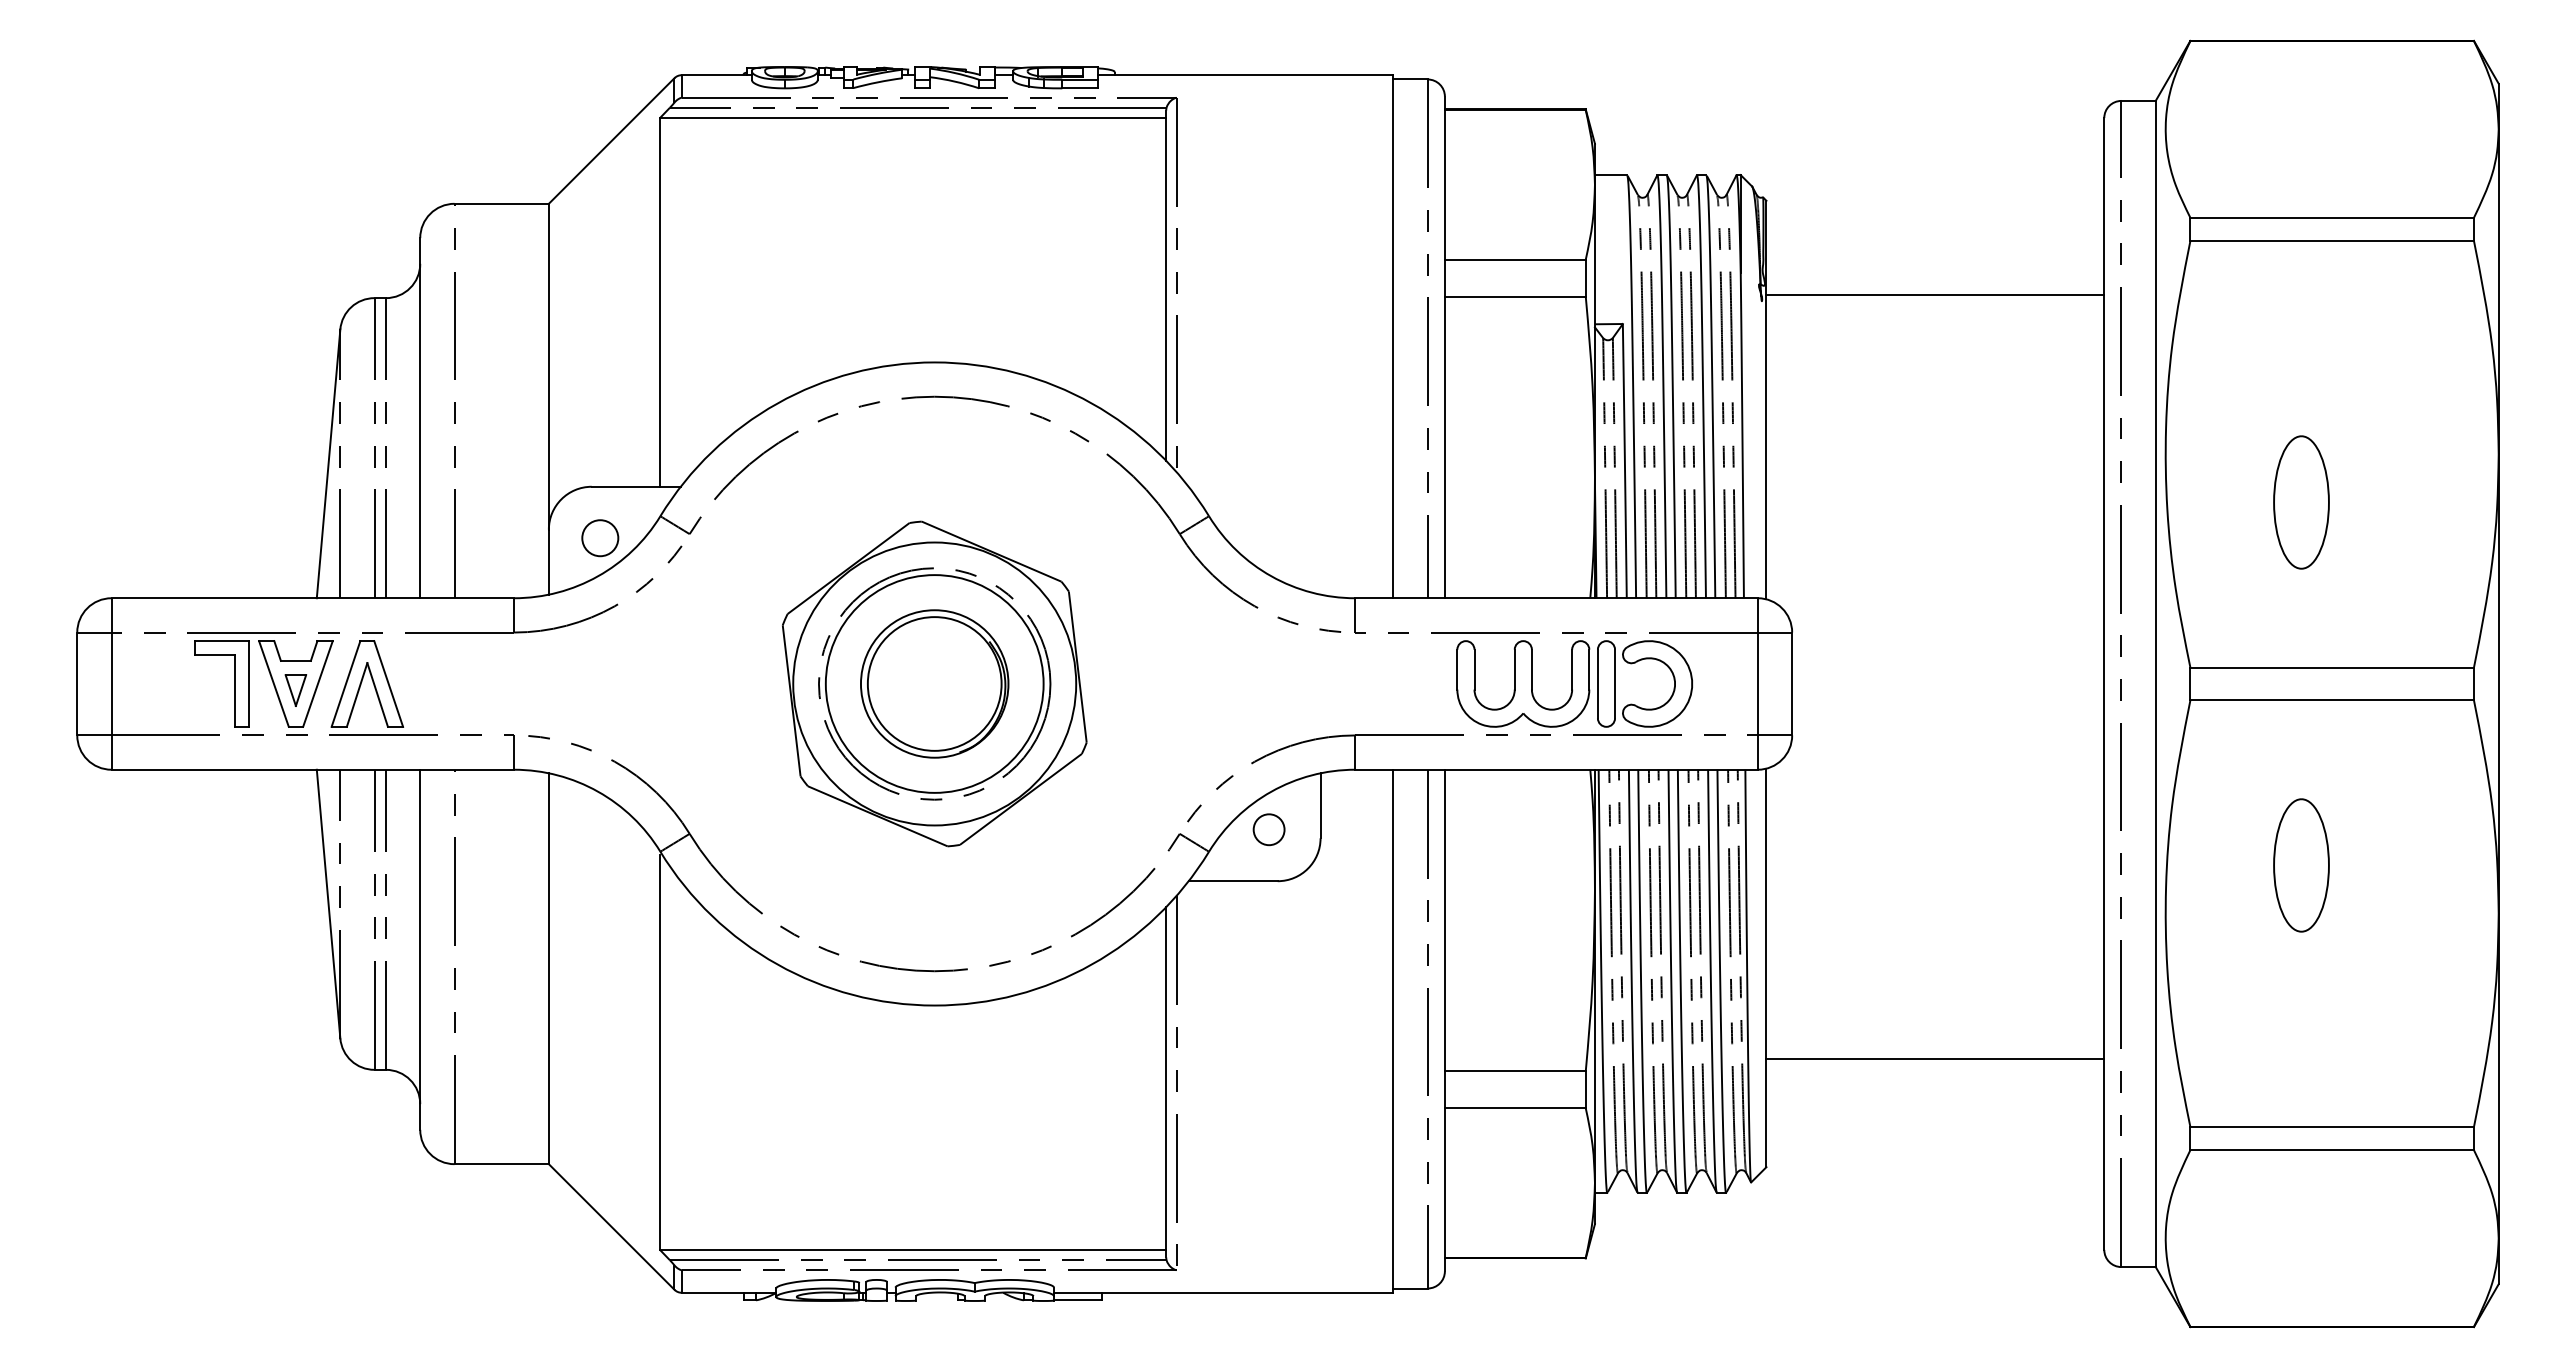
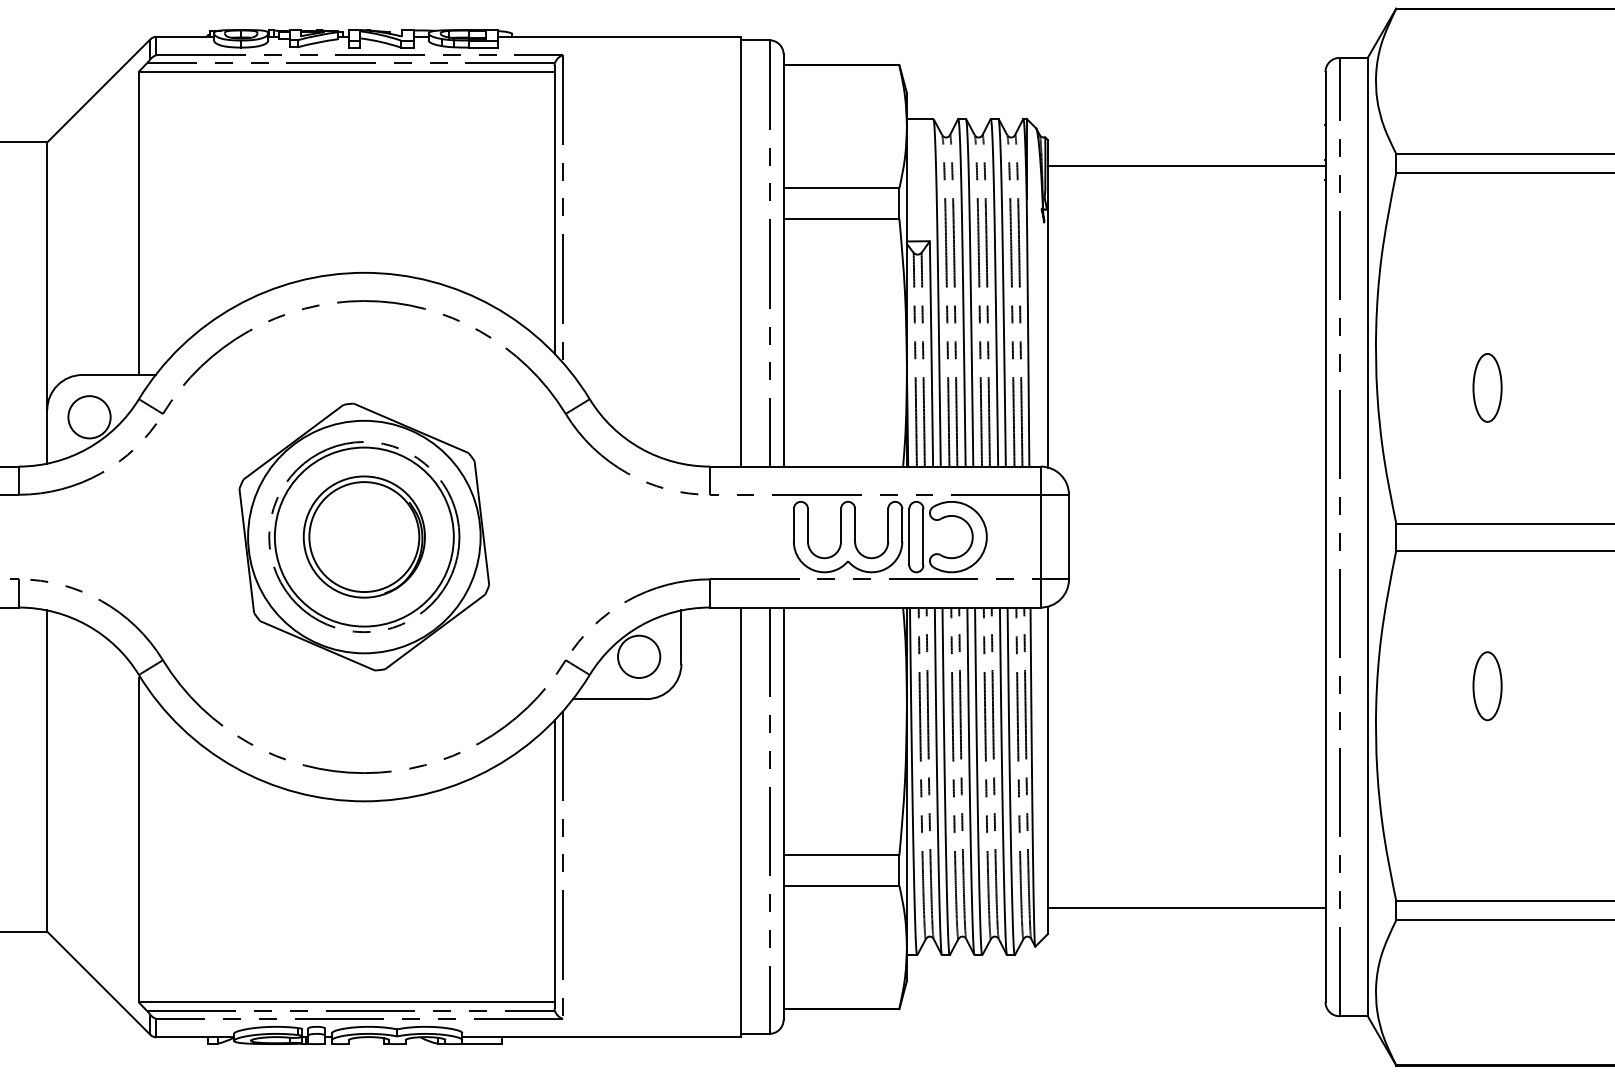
line: (1935, 295) -> (1186, 166), moved
part: (2301, 502) -> (1487, 387), size x0.62
circle: (600, 537) -> (89, 416), size x1.43
circle: (1268, 829) -> (638, 656), size x1.67
part: (2301, 865) -> (1487, 686), size x0.62
line: (1935, 1058) -> (1186, 908), moved

